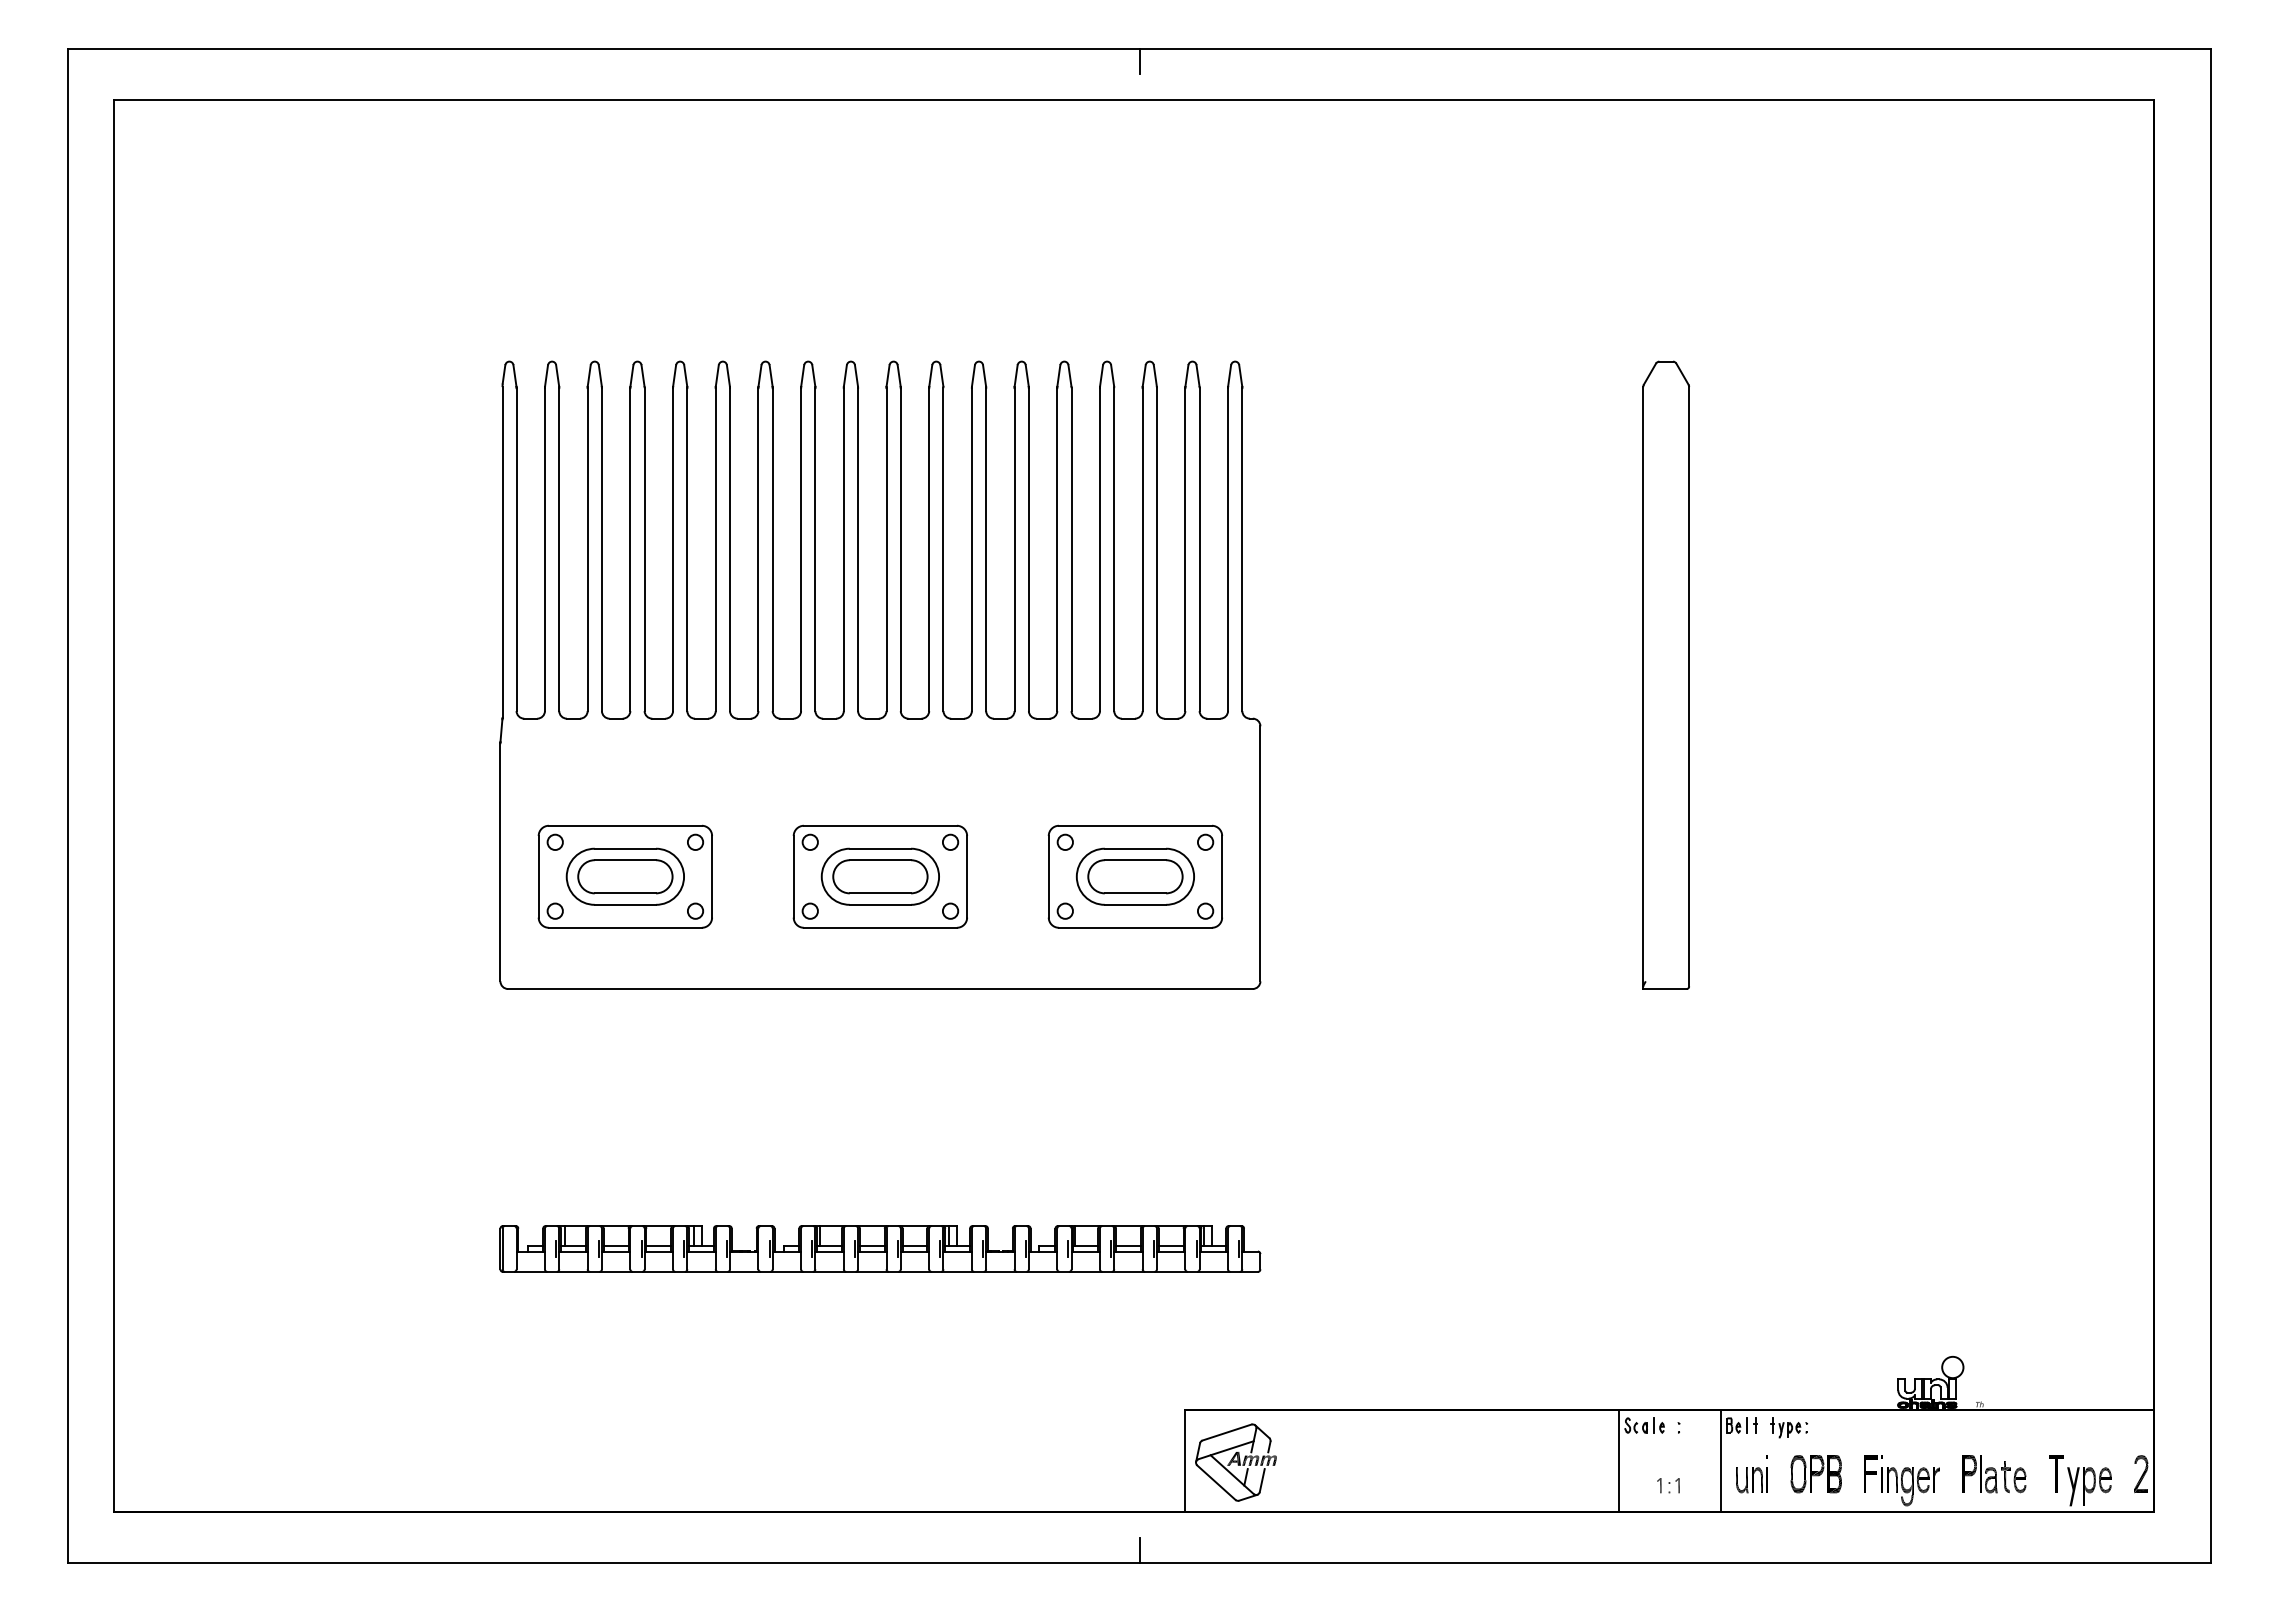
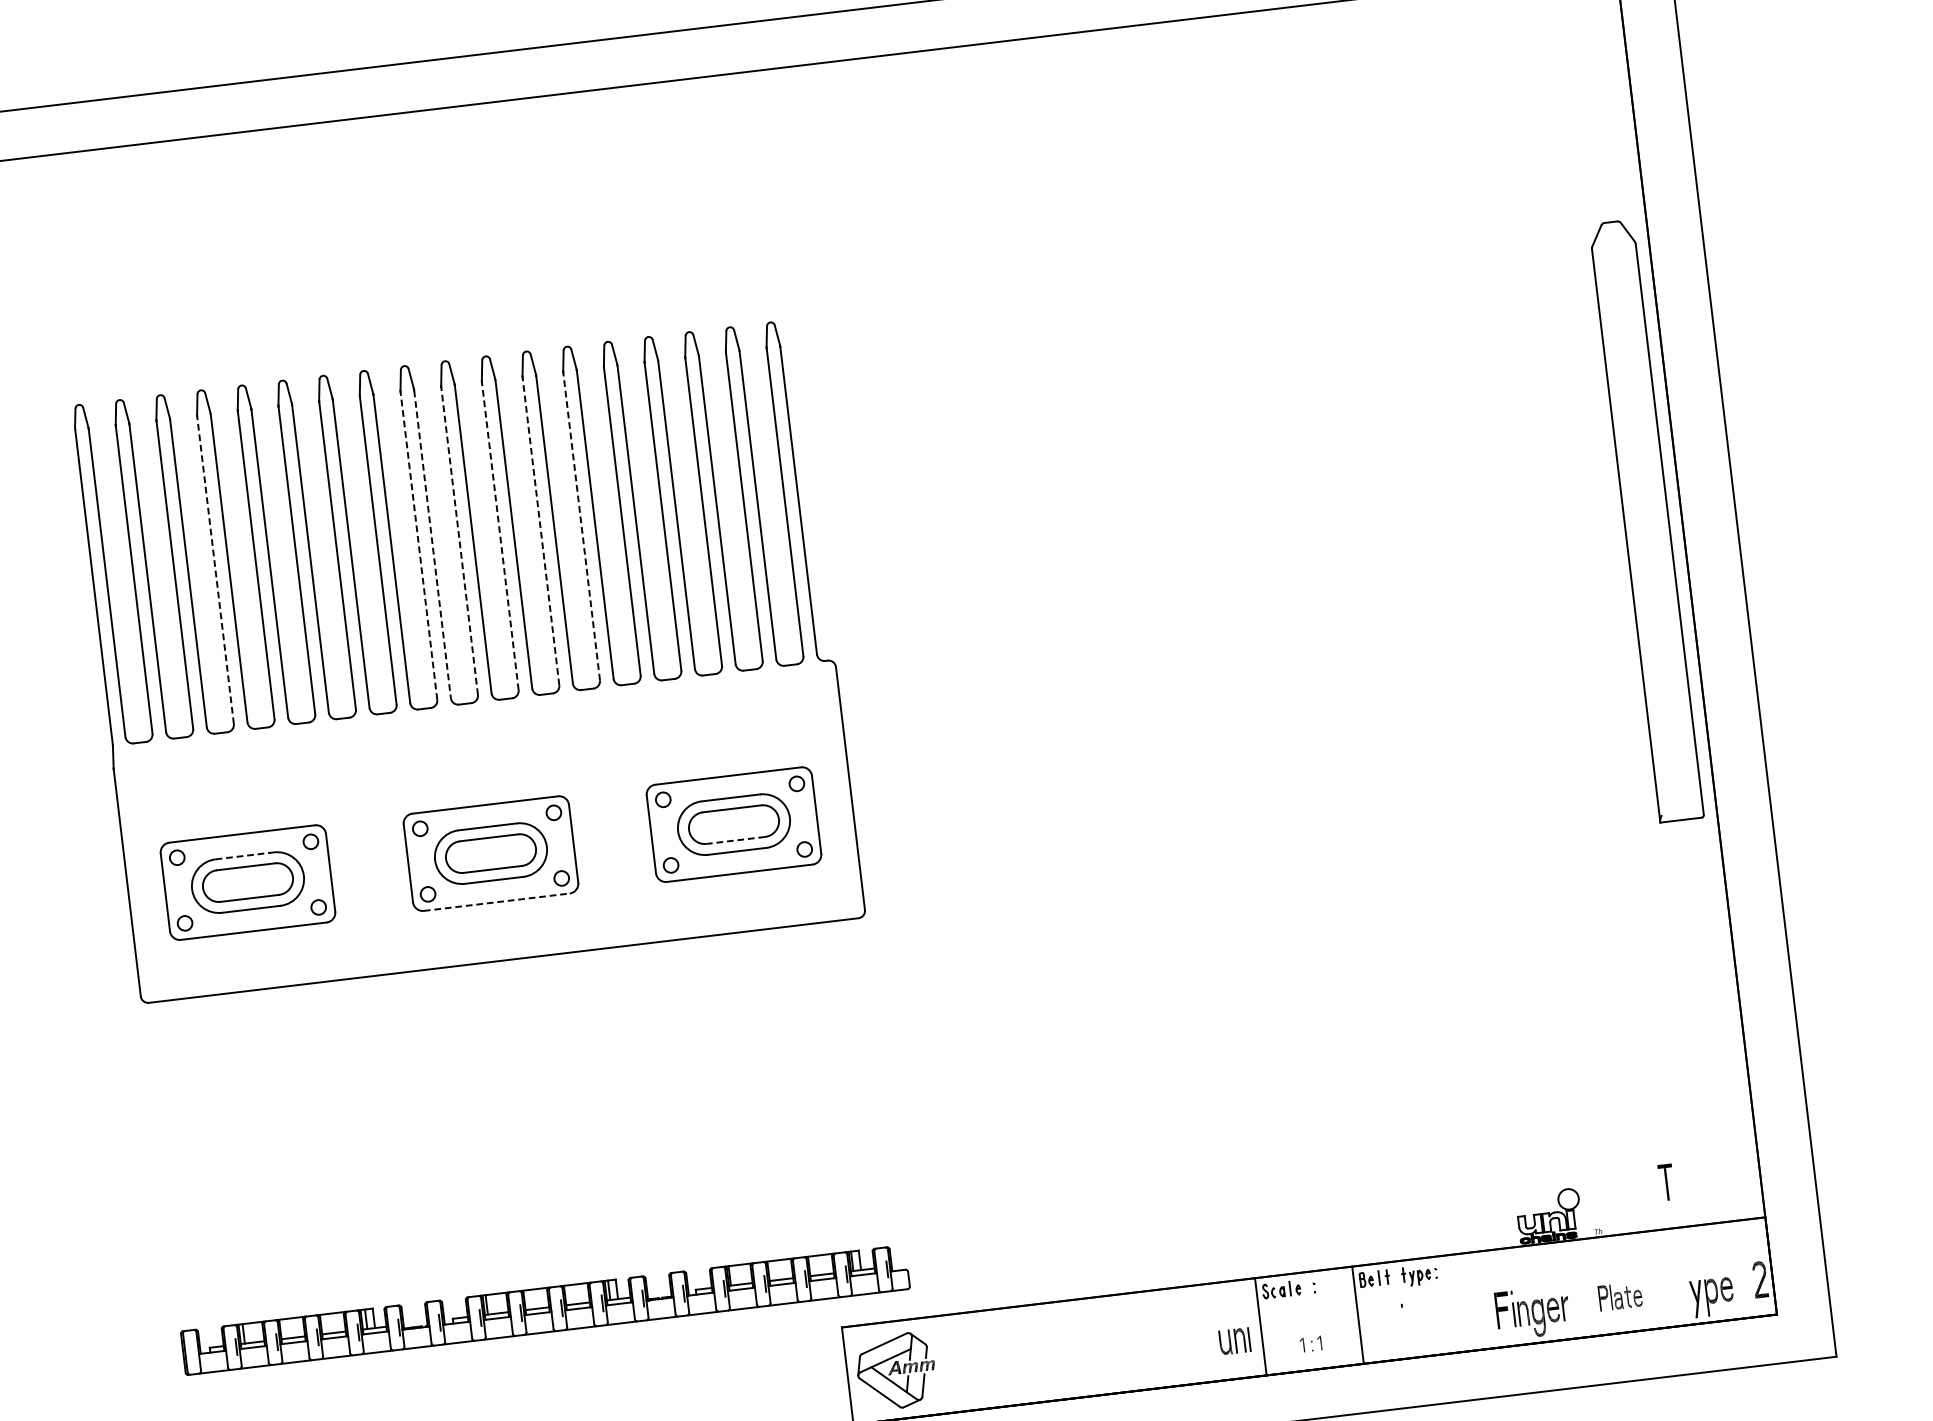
line: (1139, 61) -> (645, 47), removed
line: (630, 549) -> (215, 570), solid -> dashed
line: (843, 549) -> (418, 545), solid -> dashed
line: (886, 549) -> (459, 541), solid -> dashed
line: (929, 549) -> (500, 536), solid -> dashed
line: (971, 549) -> (540, 531), solid -> dashed
line: (1014, 549) -> (581, 526), solid -> dashed
line: (858, 550) -> (433, 545), solid -> dashed
part: (1665, 674) -> (1645, 520), moved
line: (625, 848) -> (244, 855), solid -> dashed
line: (1135, 893) -> (735, 840), solid -> dashed
line: (880, 927) -> (496, 901), solid -> dashed
part: (880, 1248) -> (545, 1309), moved
part: (2056, 1473) -> (1666, 1181), moved
part: (1815, 1474) -> (1449, 1316), removed
part: (1994, 1474) -> (1620, 1296), size x0.7
part: (1751, 1480) -> (1234, 1341), moved

